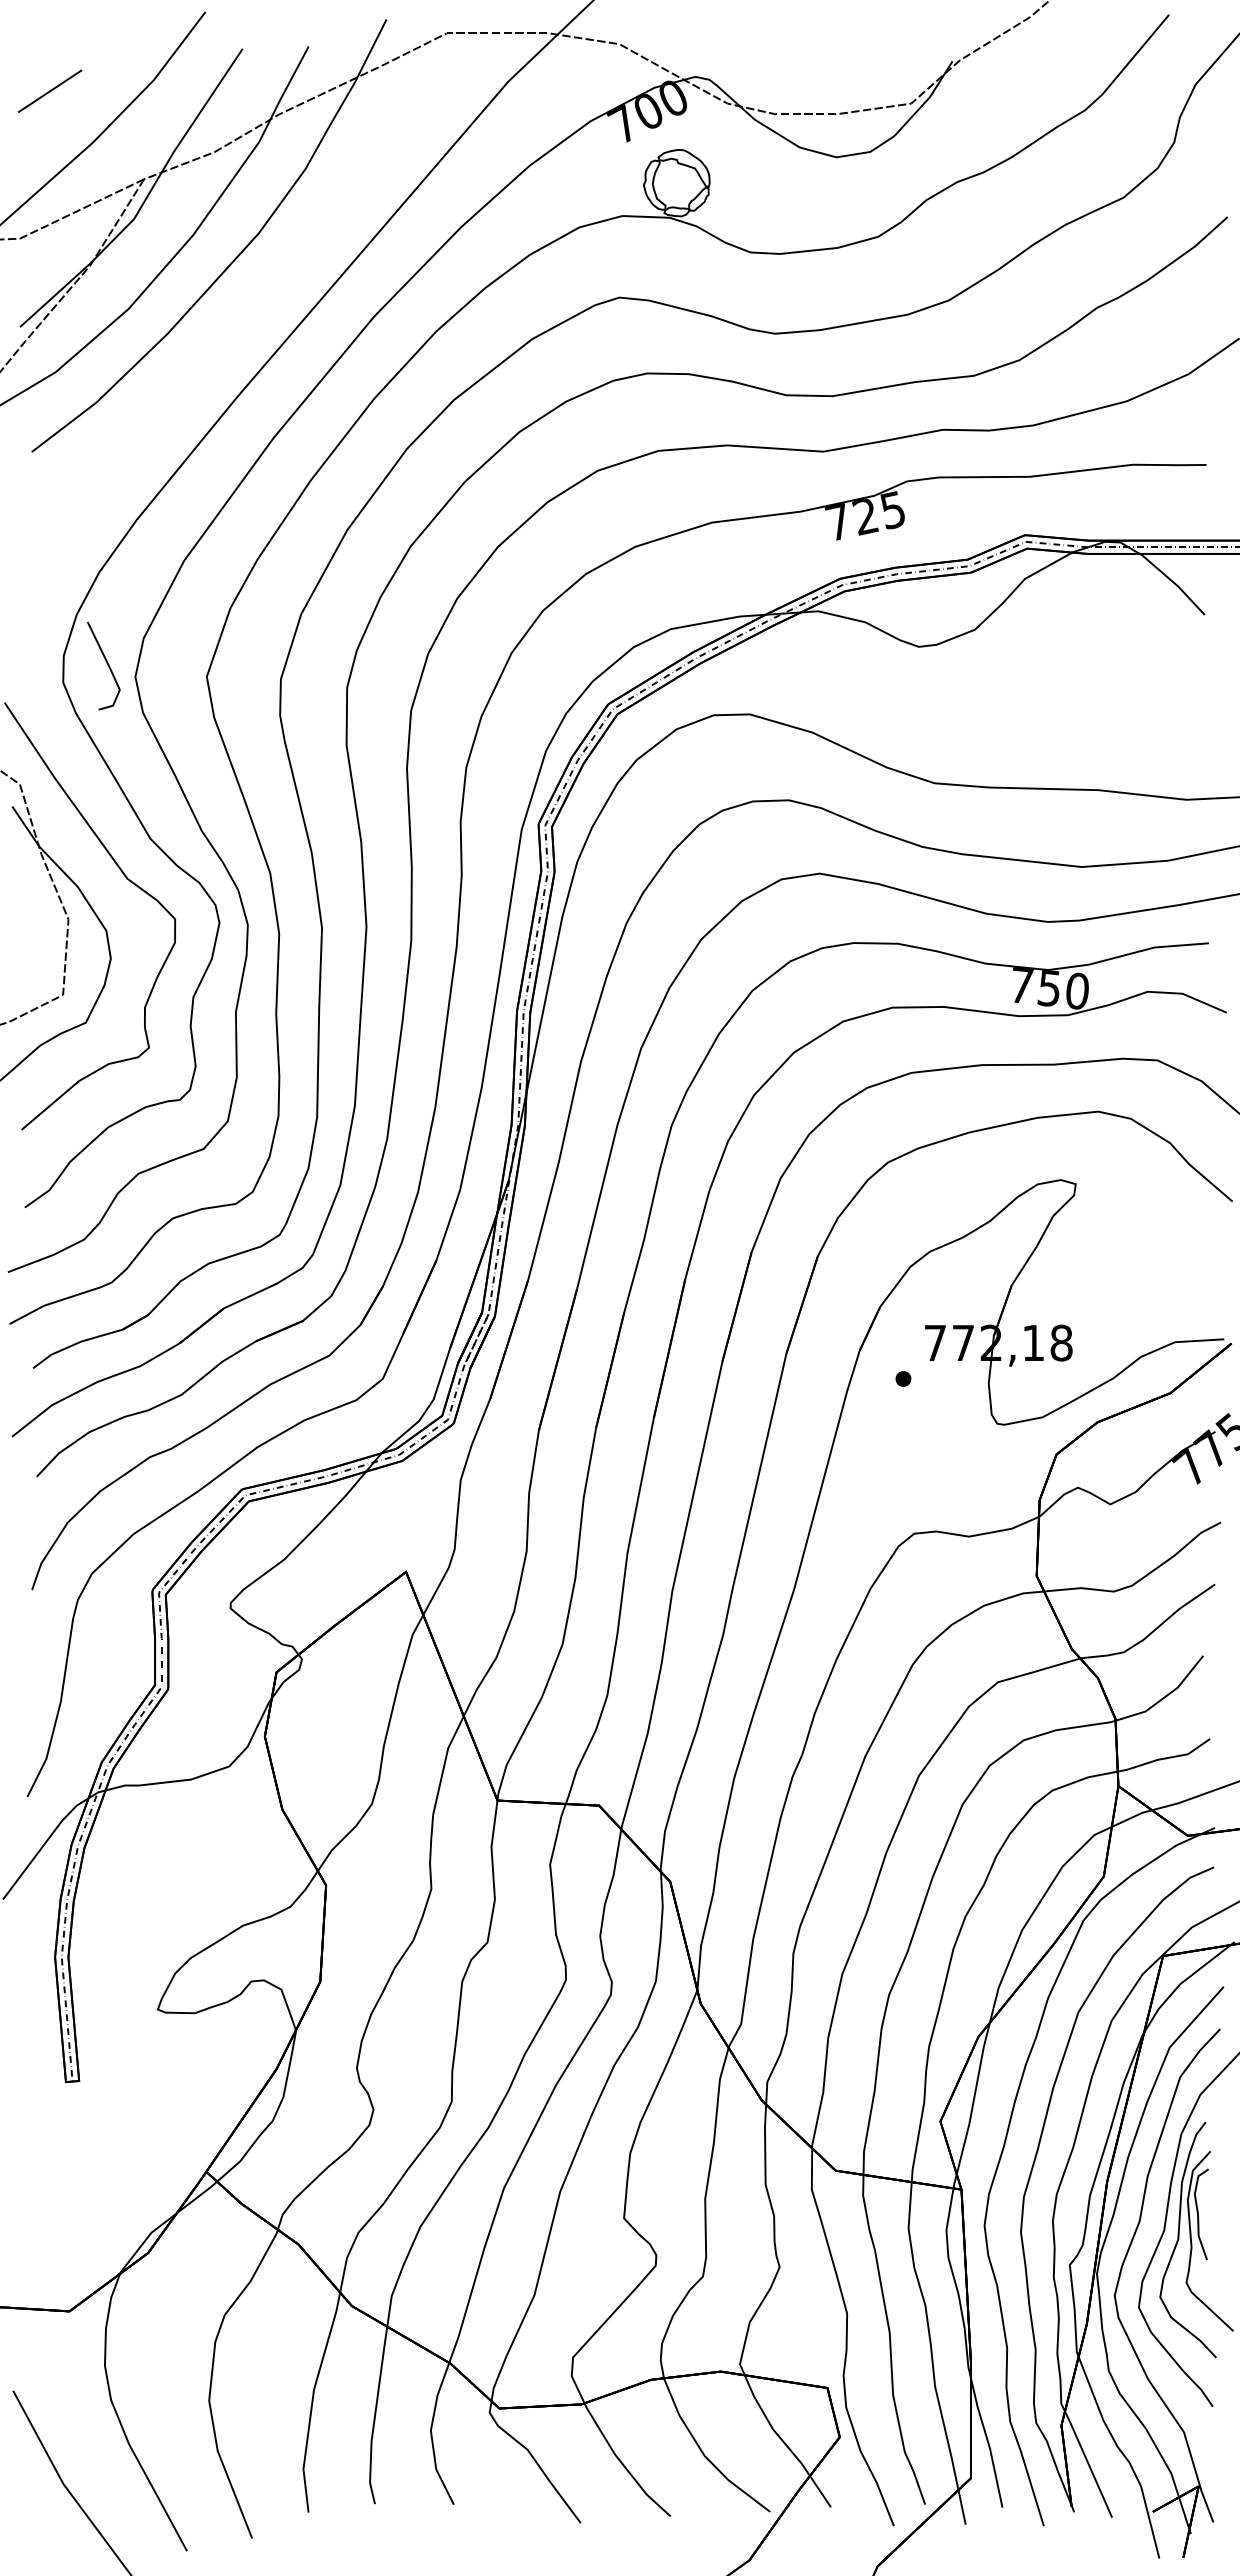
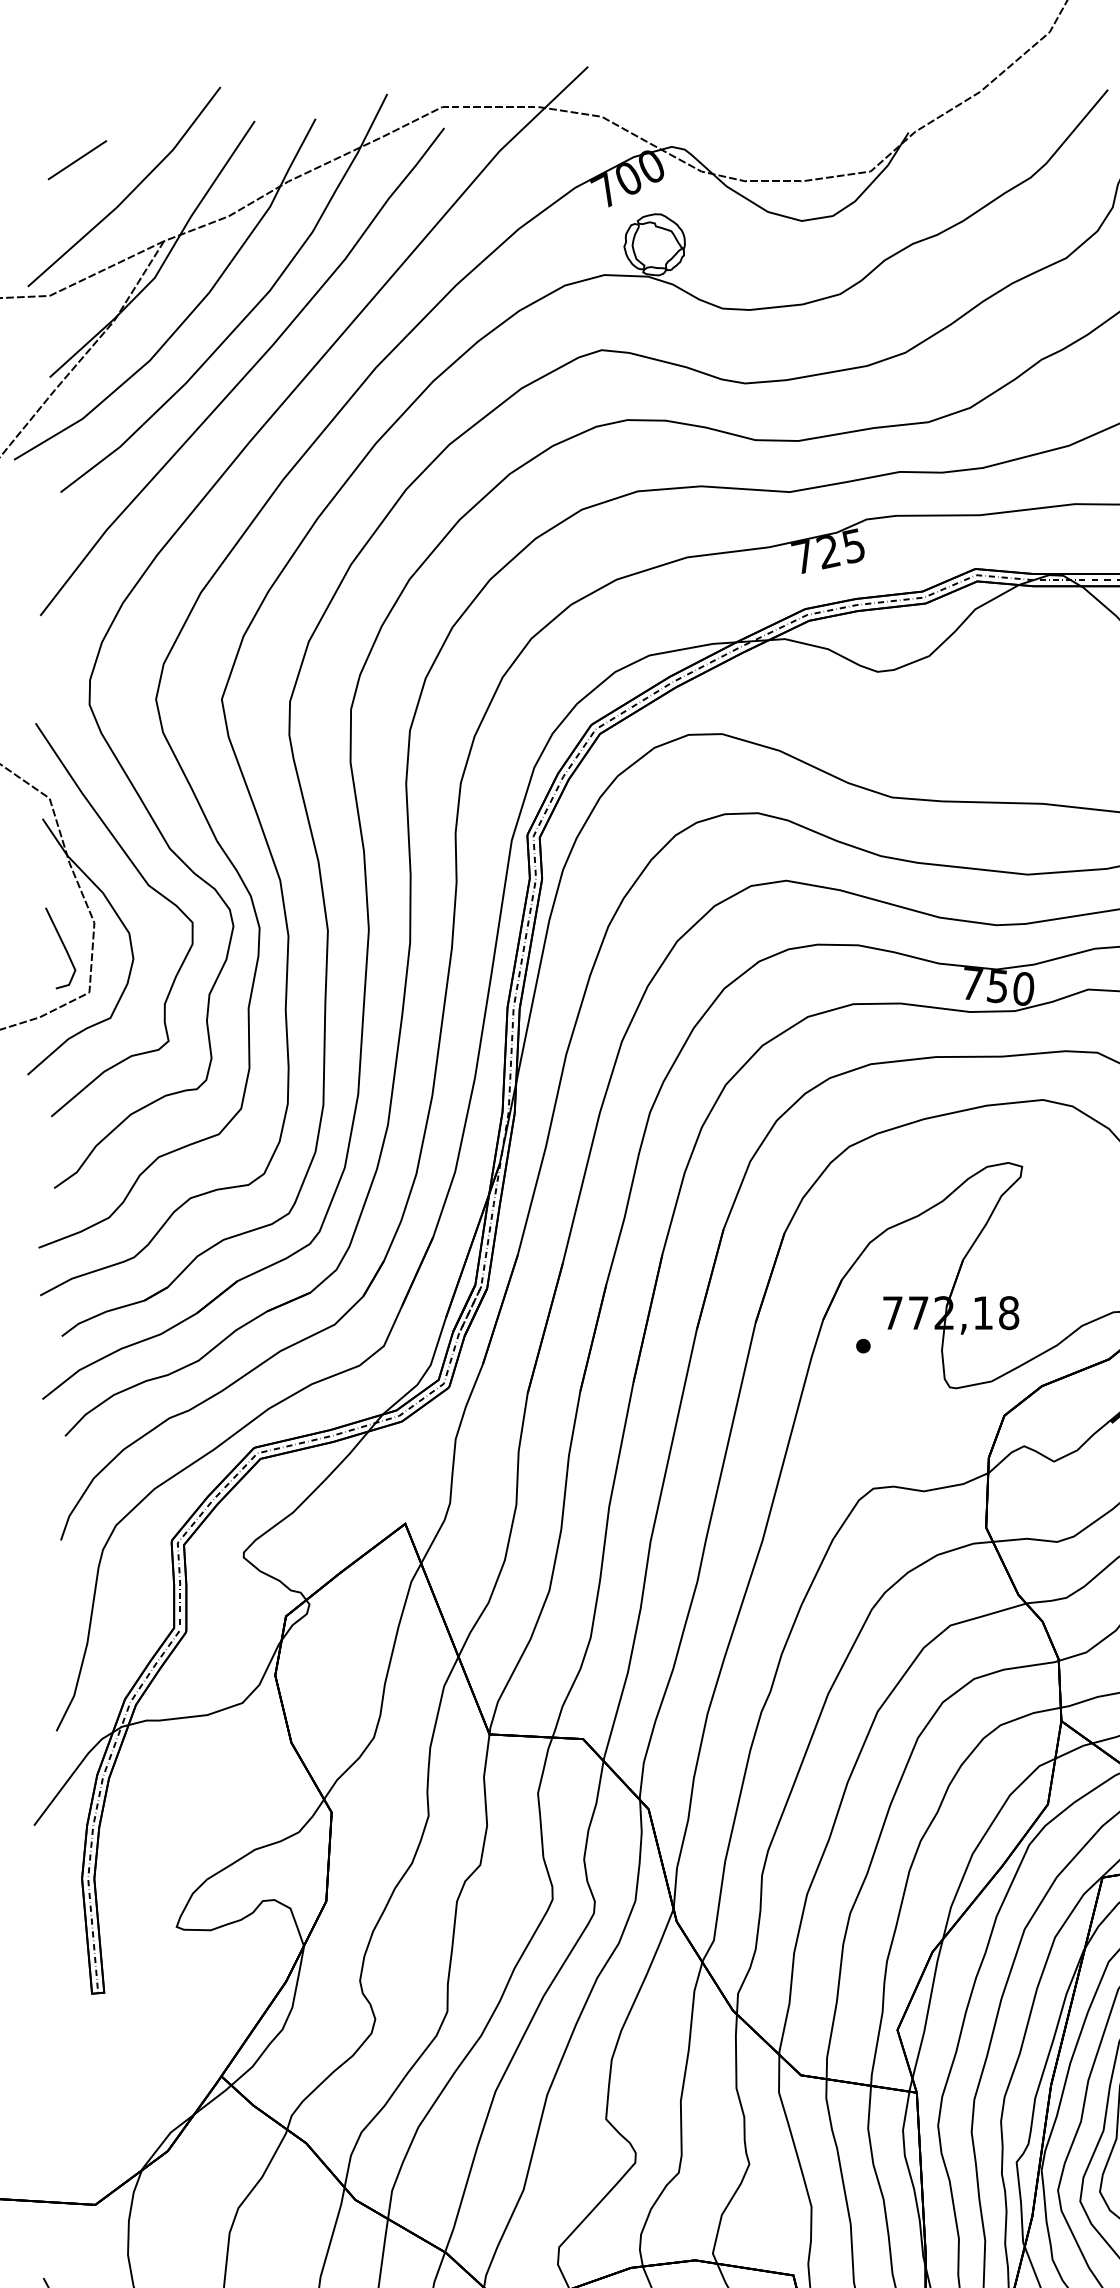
curve: (231, 324) -> (244, 374), added
line: (106, 663) -> (63, 945), moved

